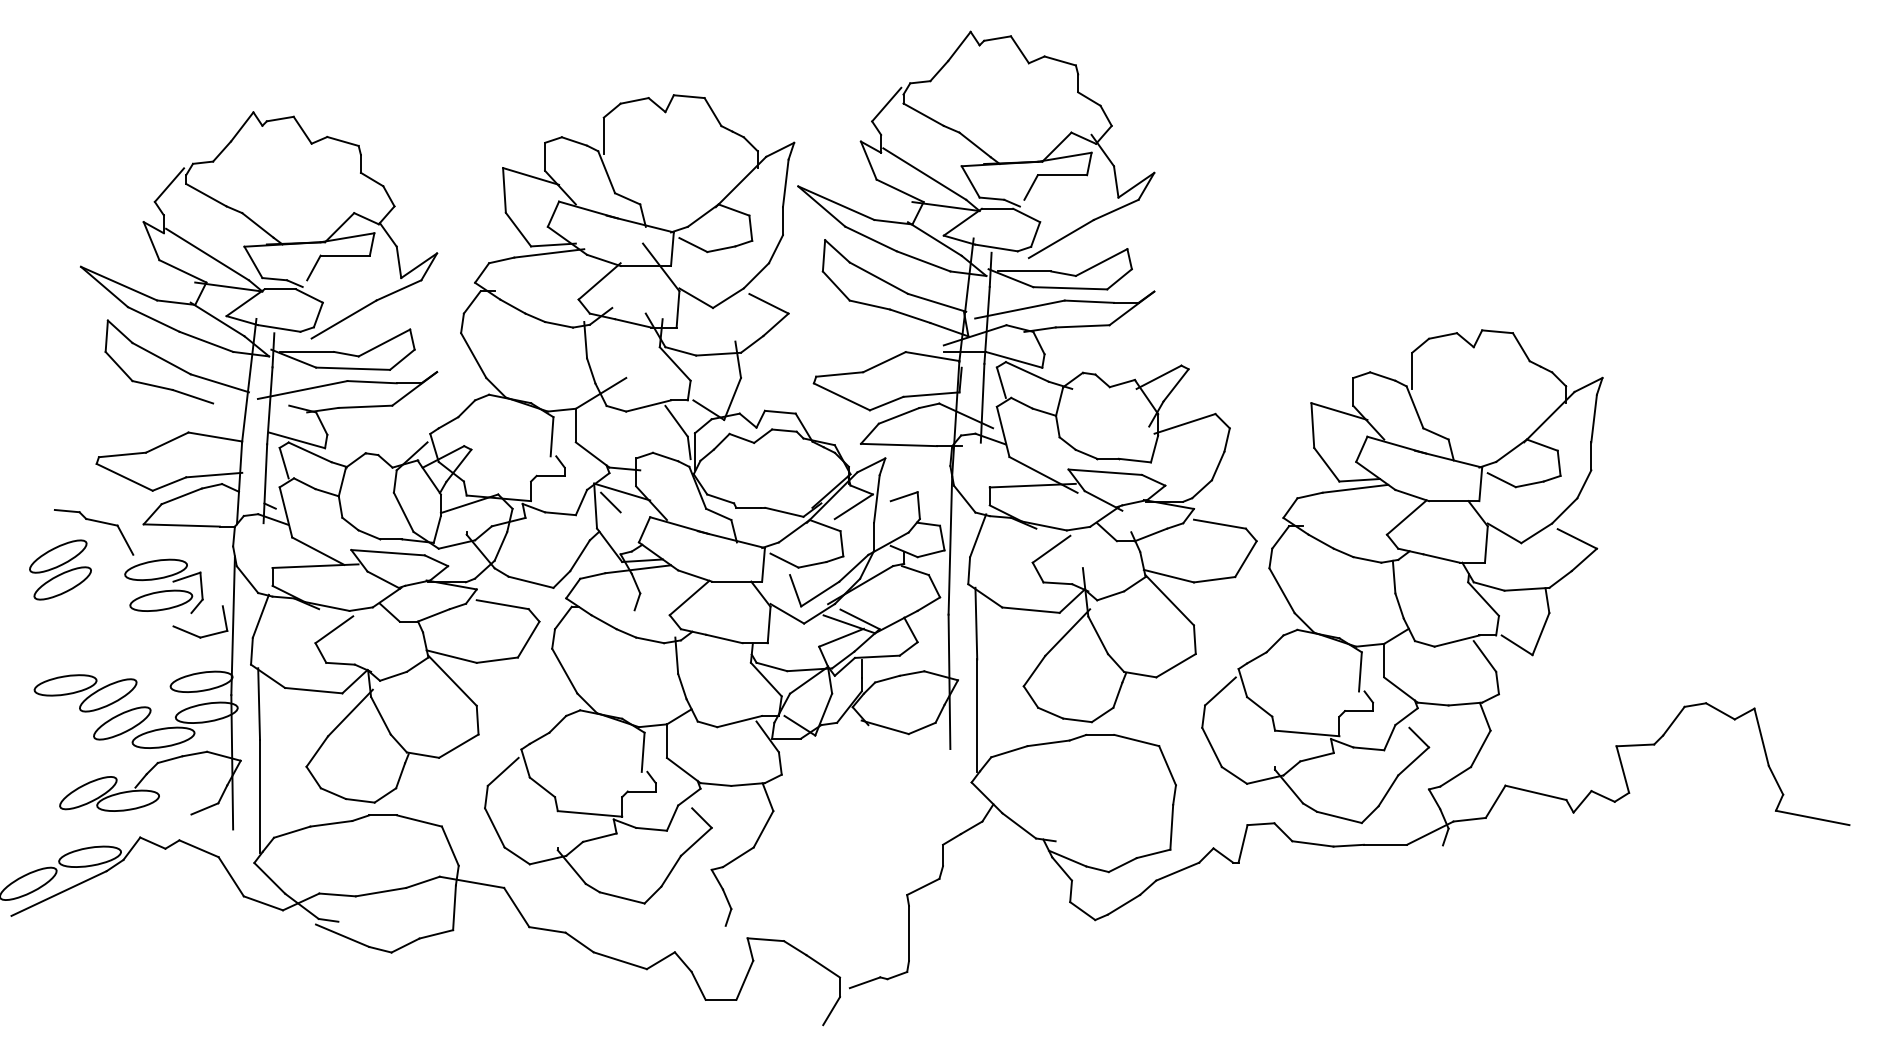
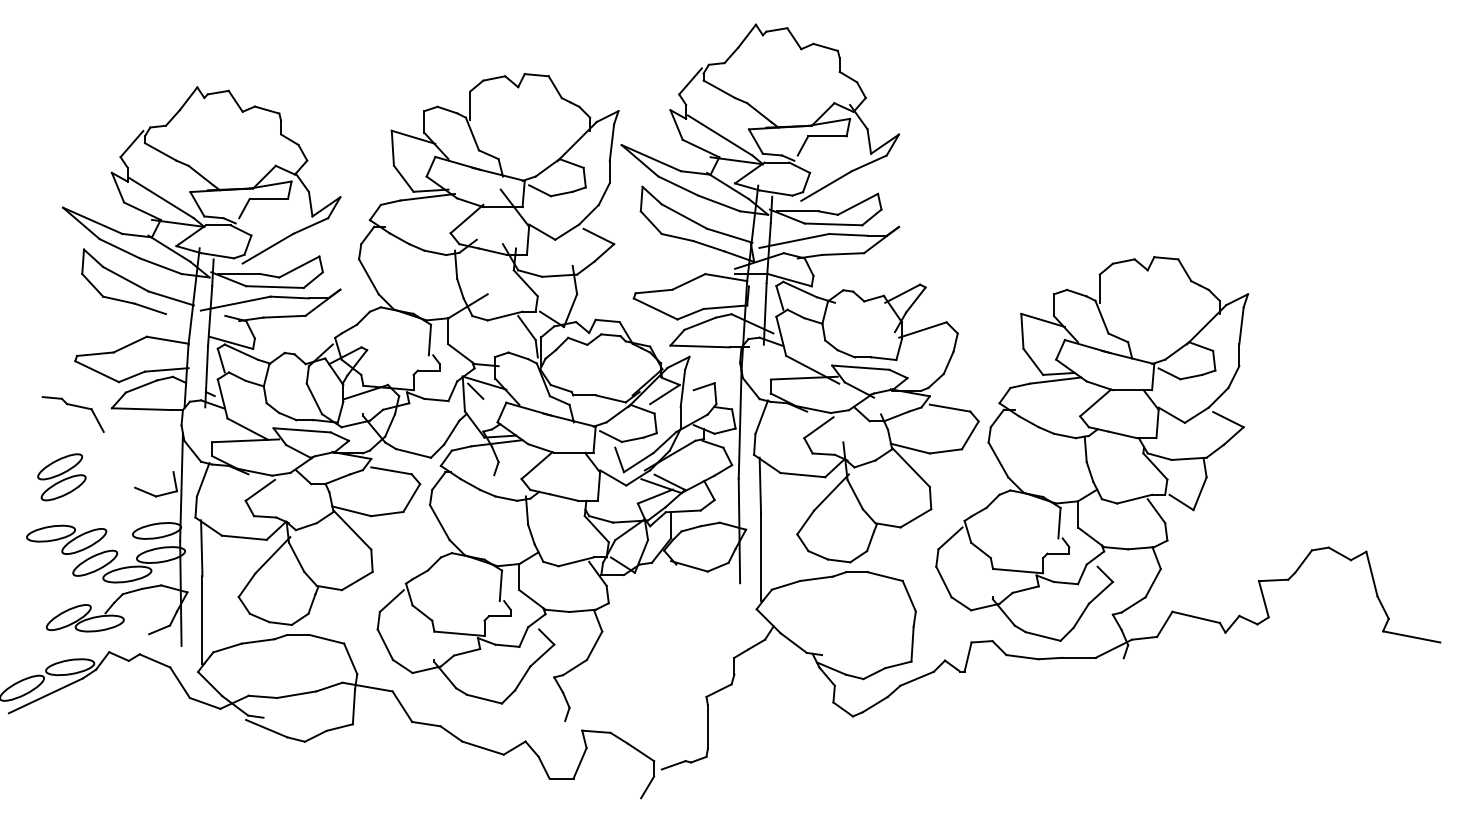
part: (60, 569) -> (61, 476), moved
part: (163, 586) -> (127, 456), removed

